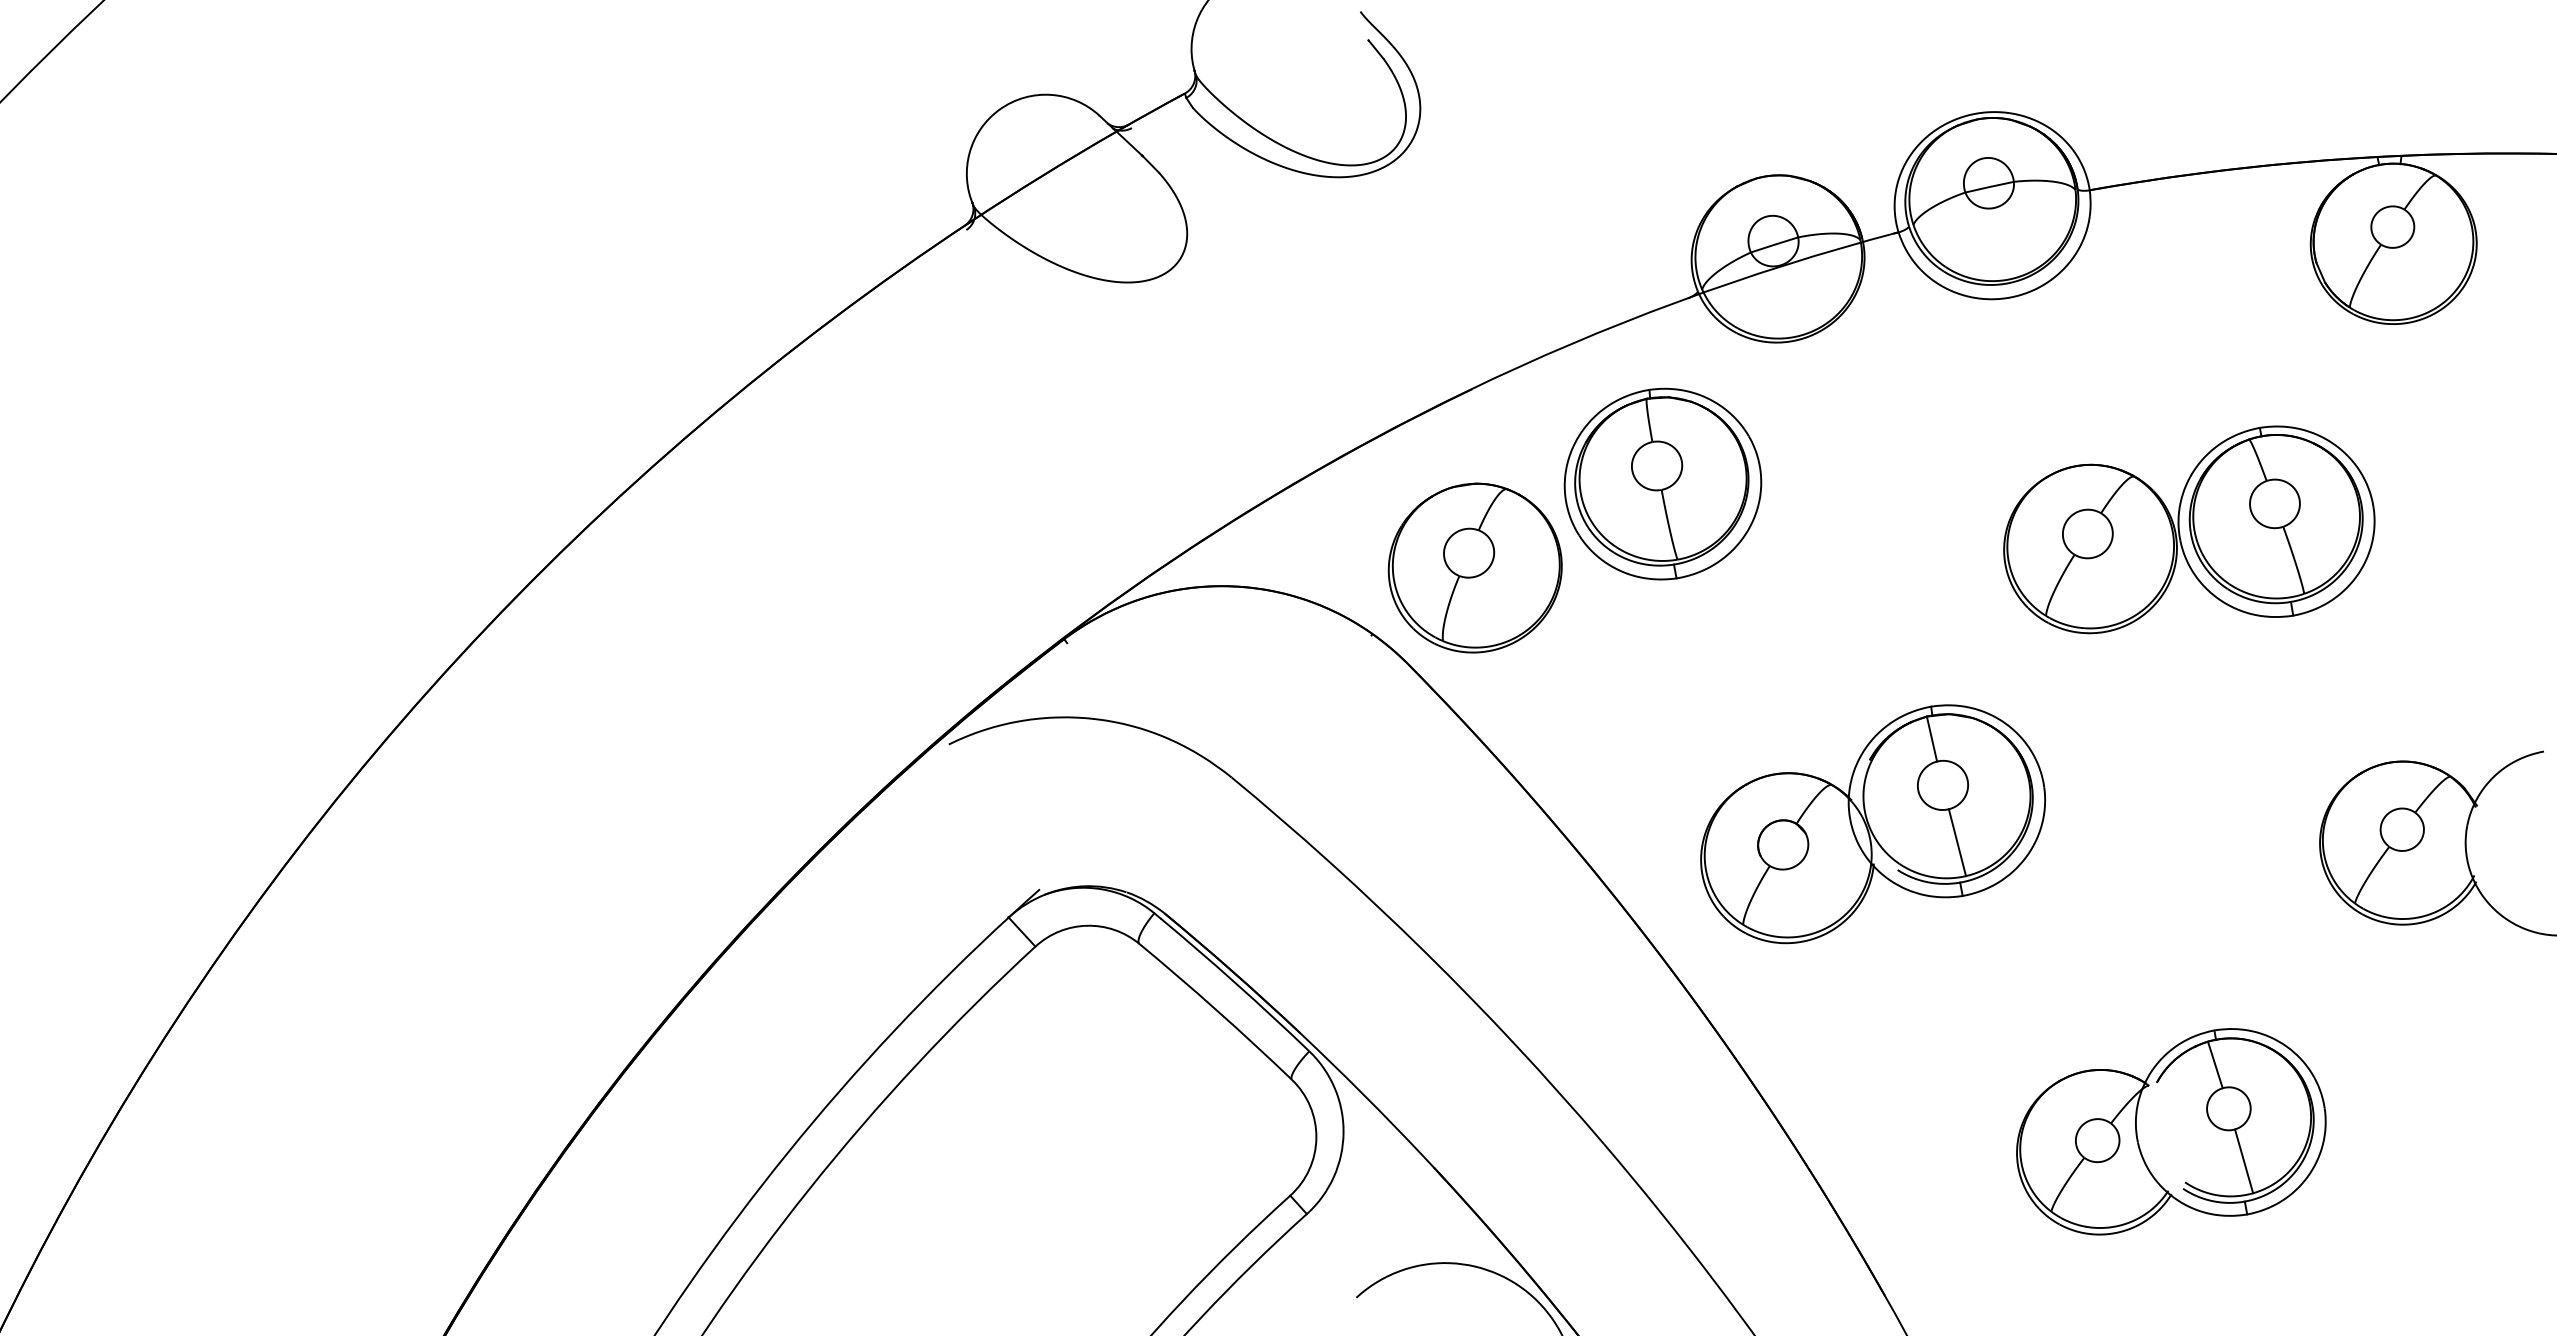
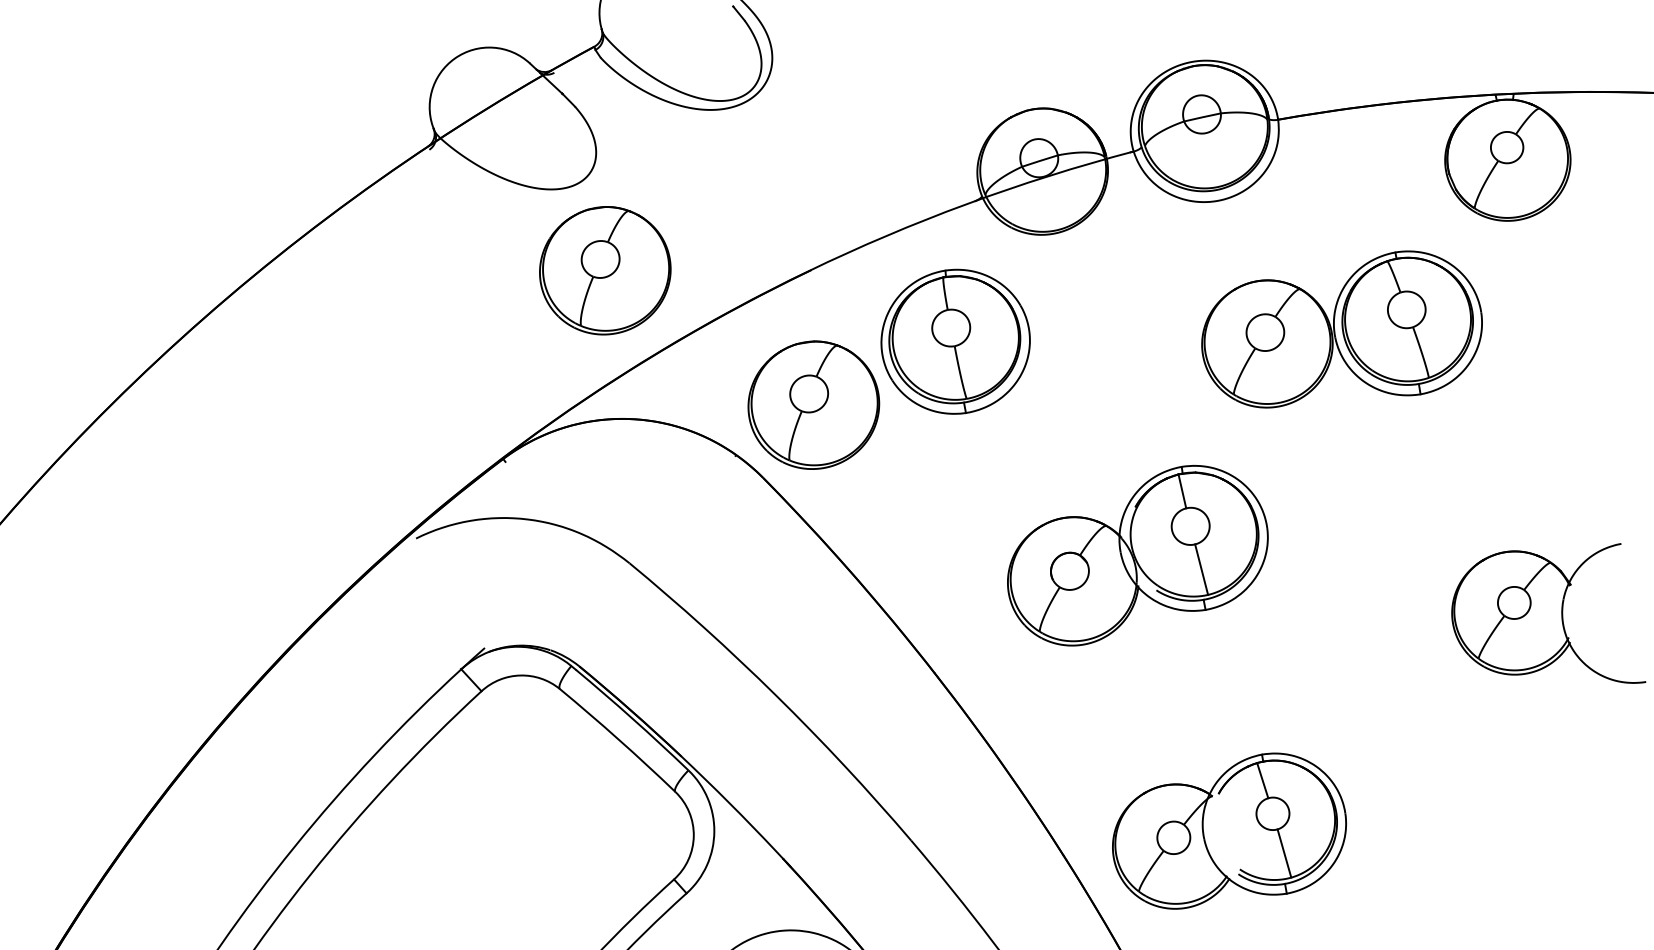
part: (1198, 389) -> (604, 270), added
part: (2189, 529) -> (1342, 329), moved
part: (1873, 824) -> (1138, 555), moved
part: (2171, 1131) -> (1229, 830), moved

